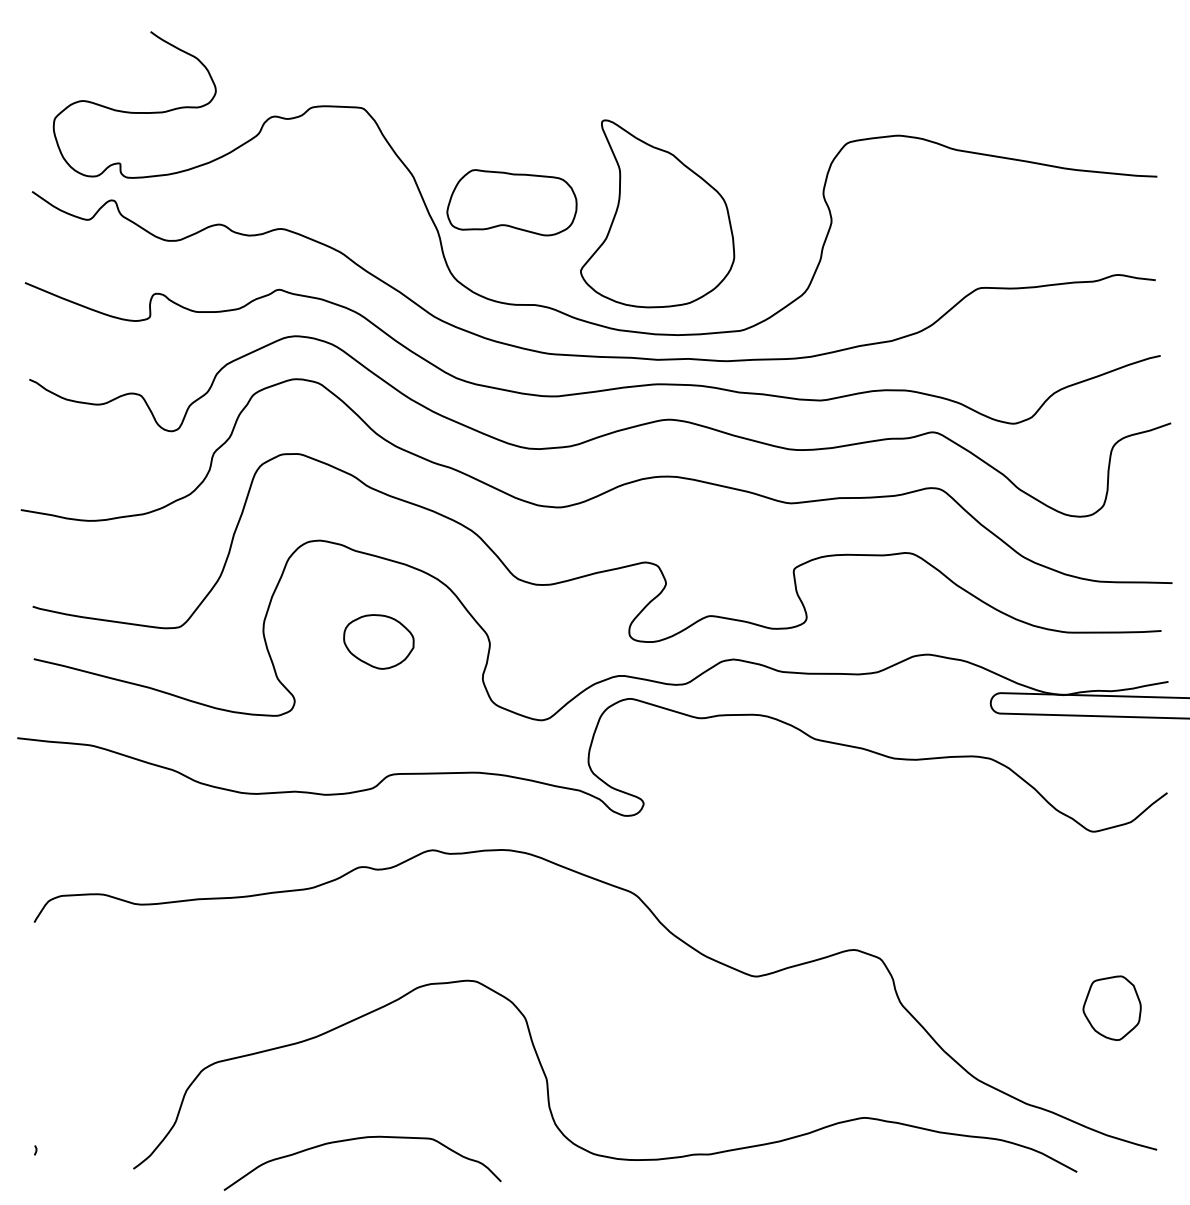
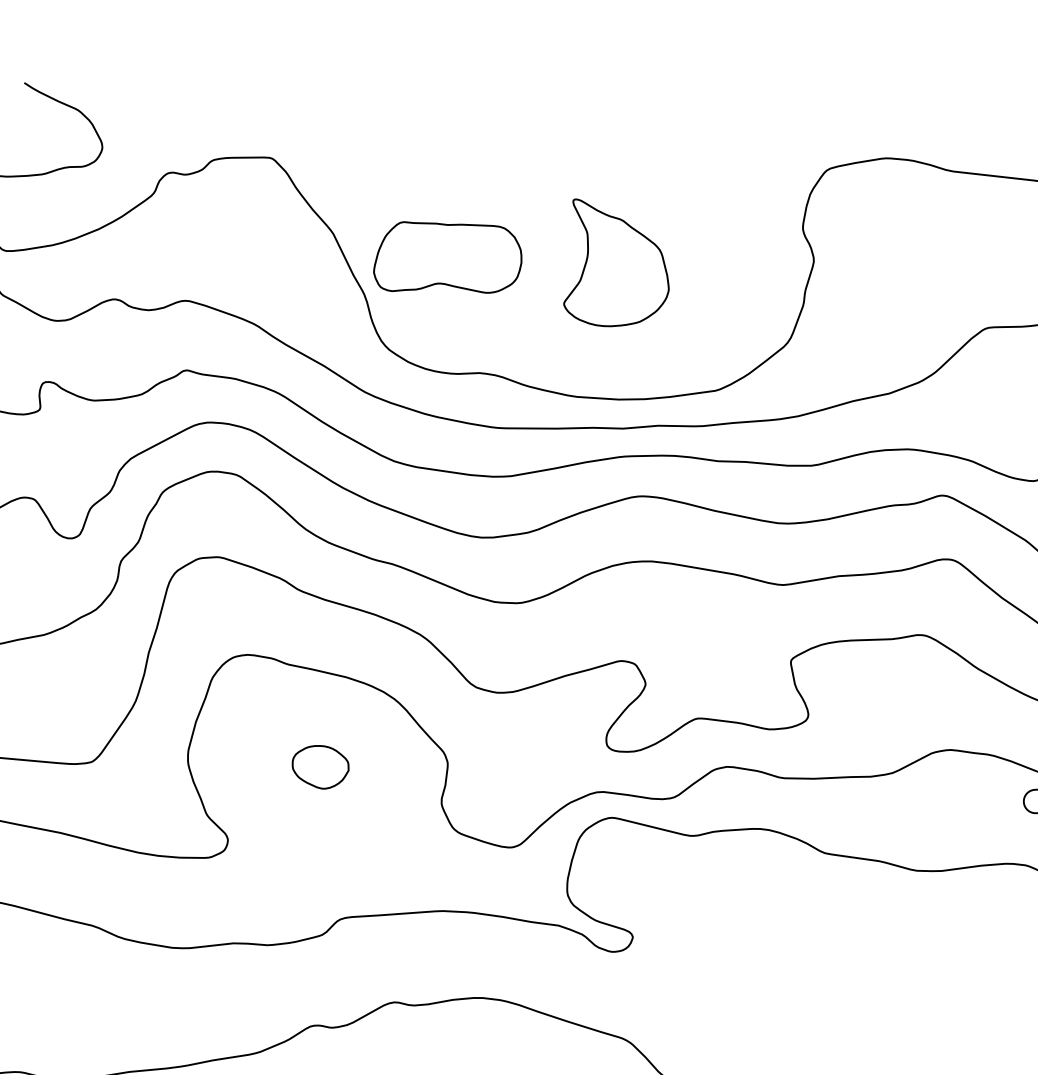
part: (657, 213) -> (614, 261), size x0.6
part: (378, 641) -> (320, 766), size x0.7

